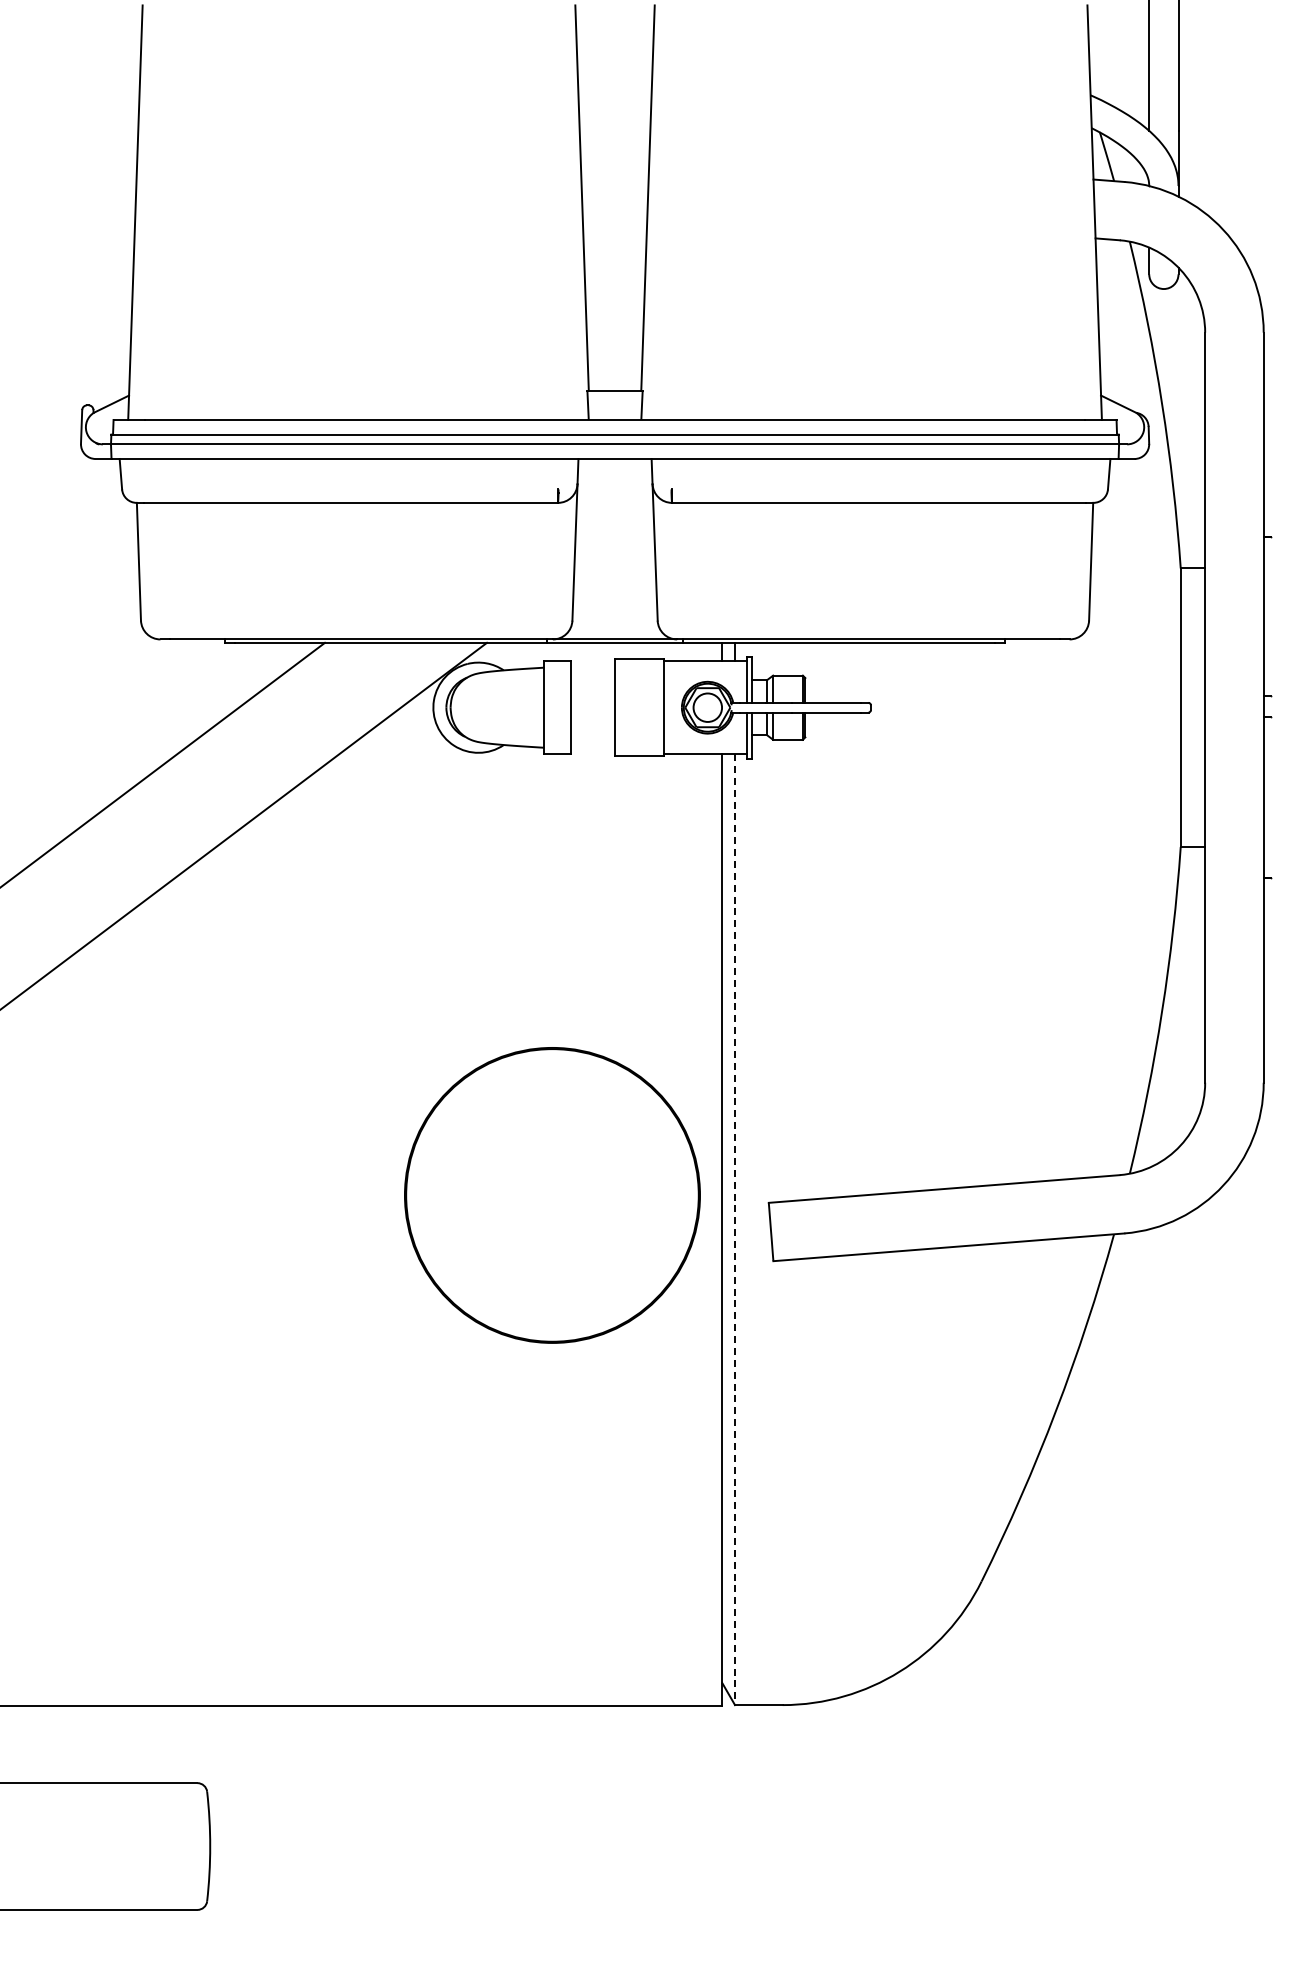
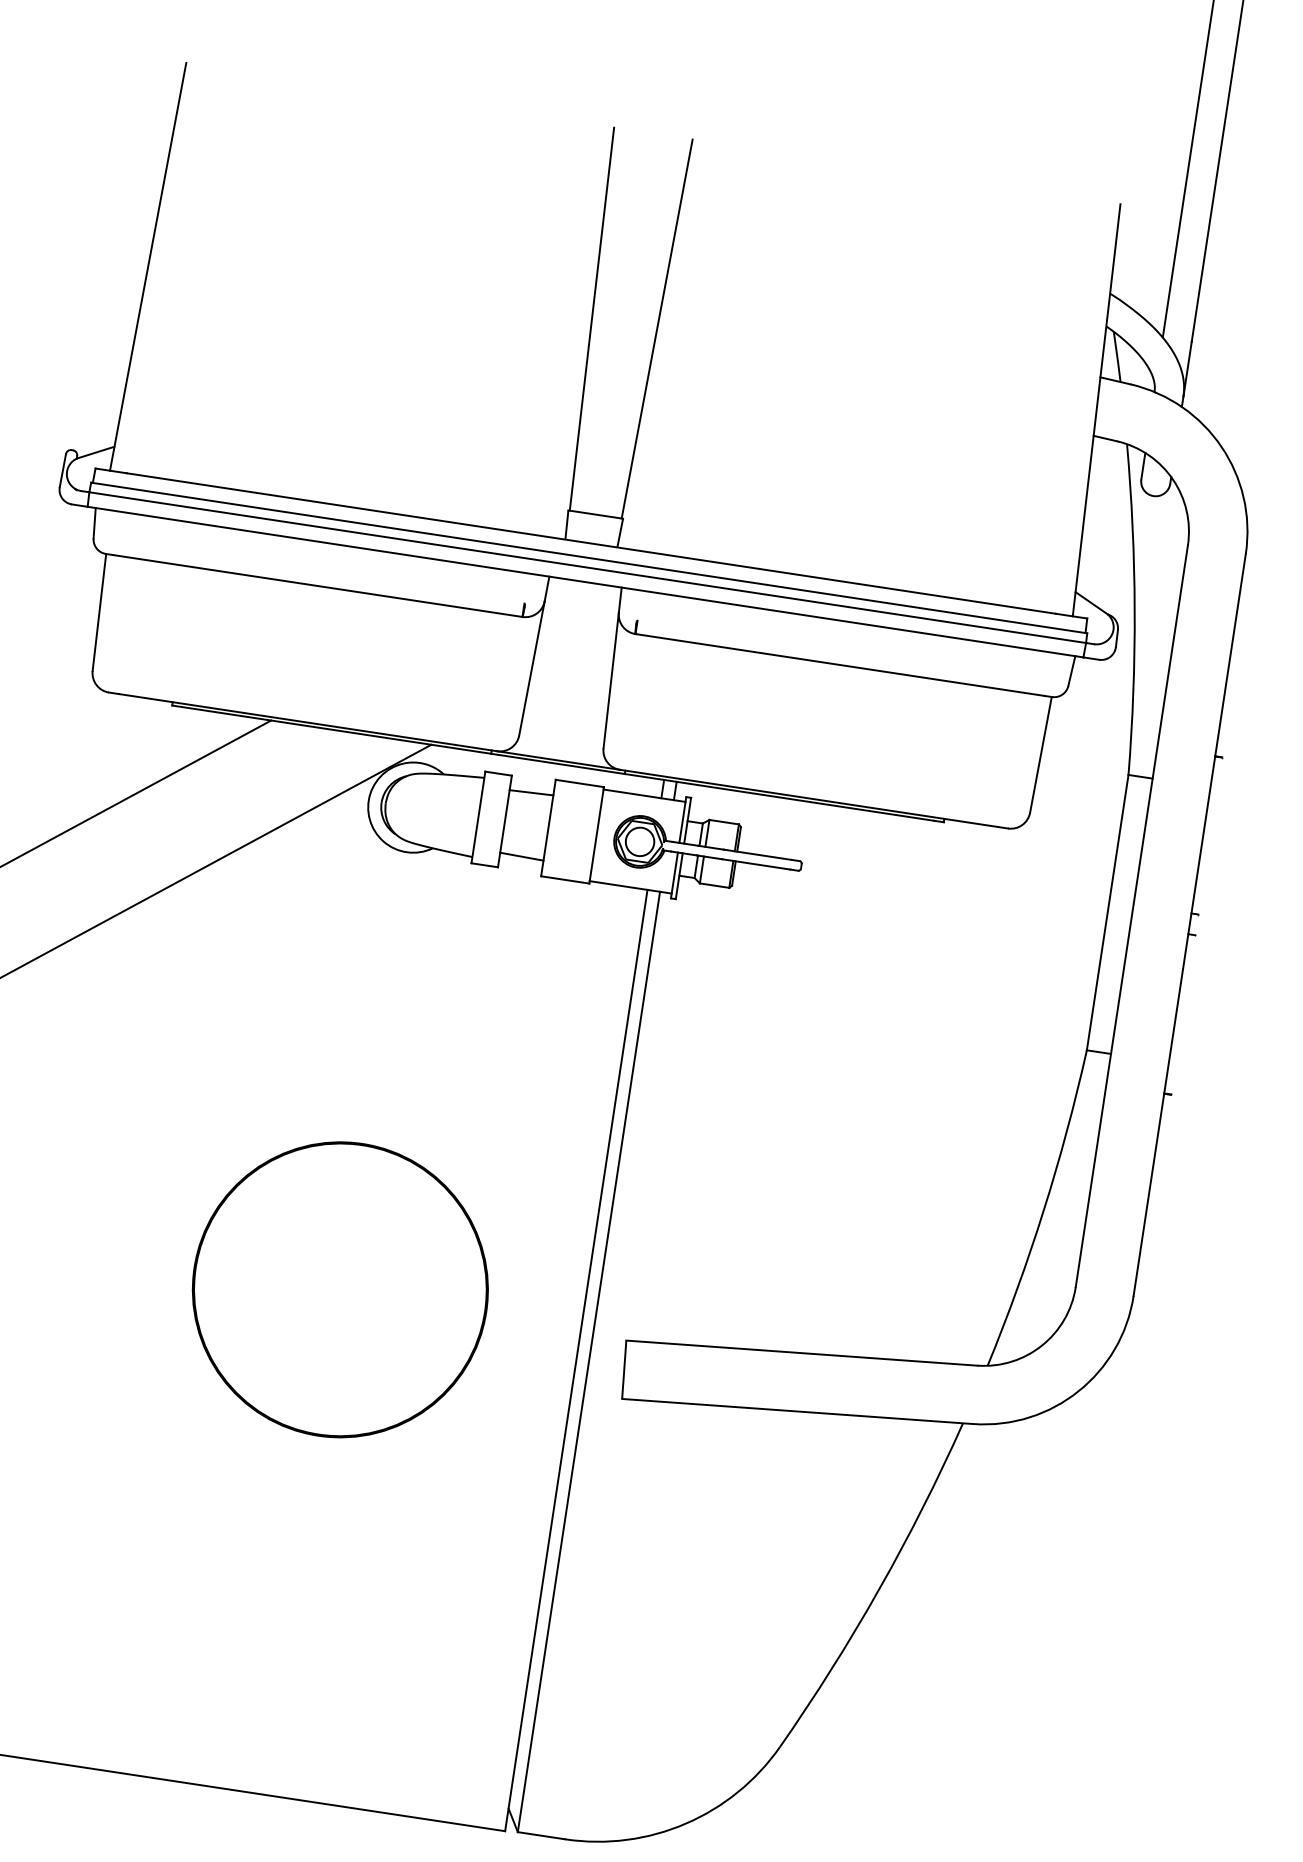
line: (593, 675) -> (531, 792), added
line: (593, 739) -> (522, 856), added
circle: (552, 1195) -> (340, 1289), moved
line: (735, 1229) -> (589, 1361), dashed -> solid

